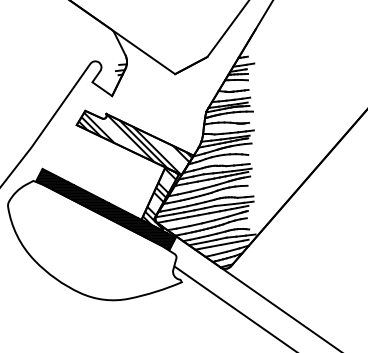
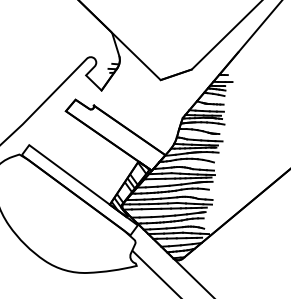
hatch: (135, 143) -> (115, 135), removed
hatch: (105, 209) -> (79, 190), removed

